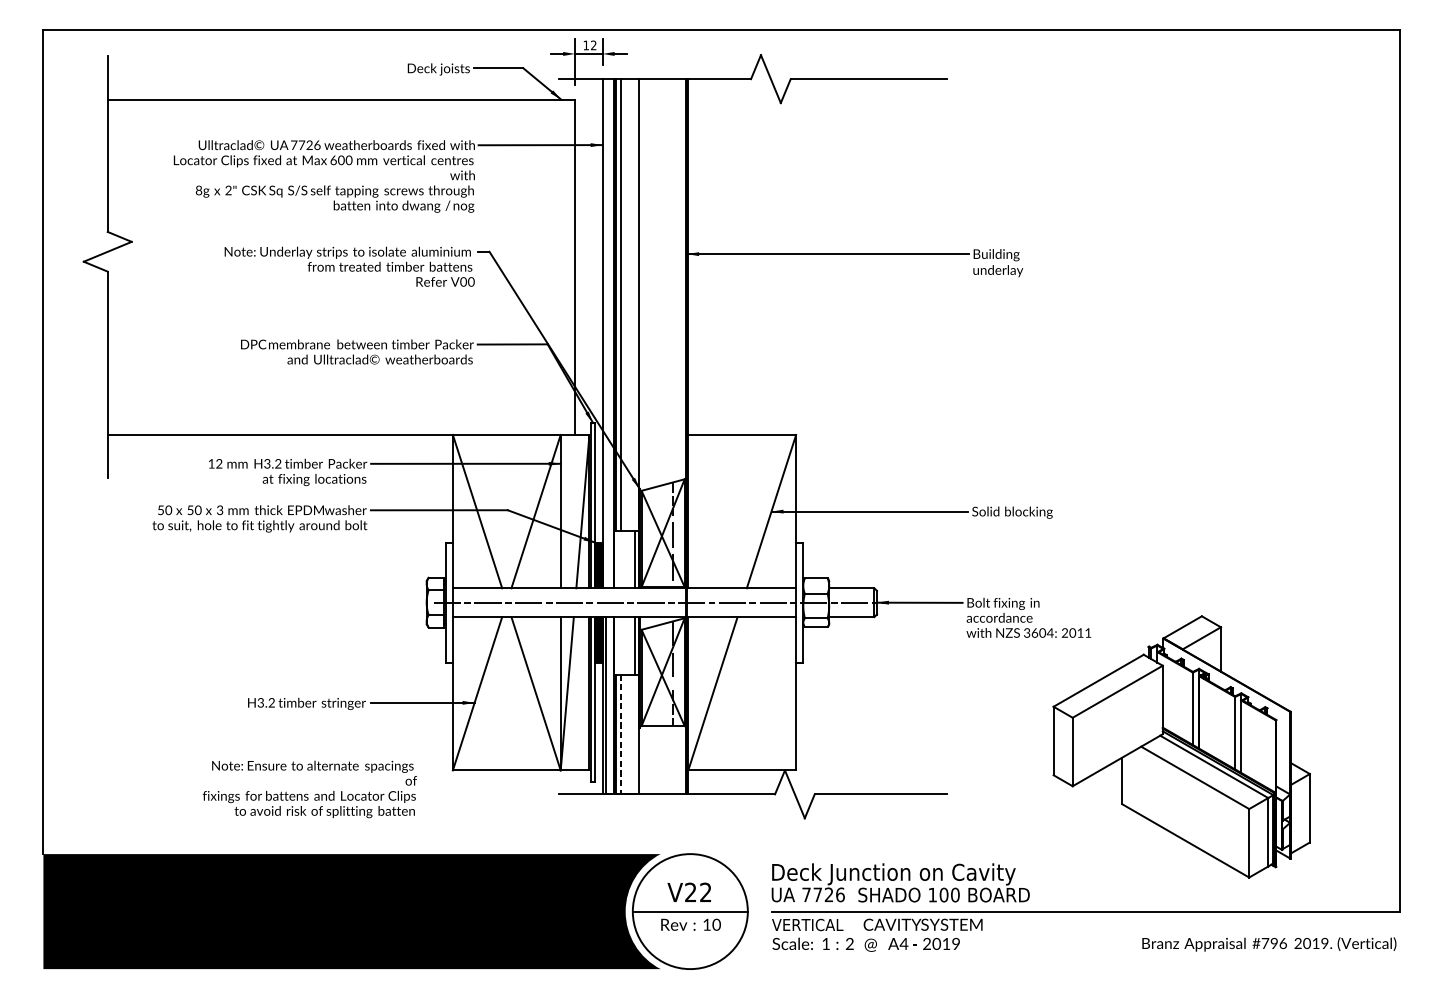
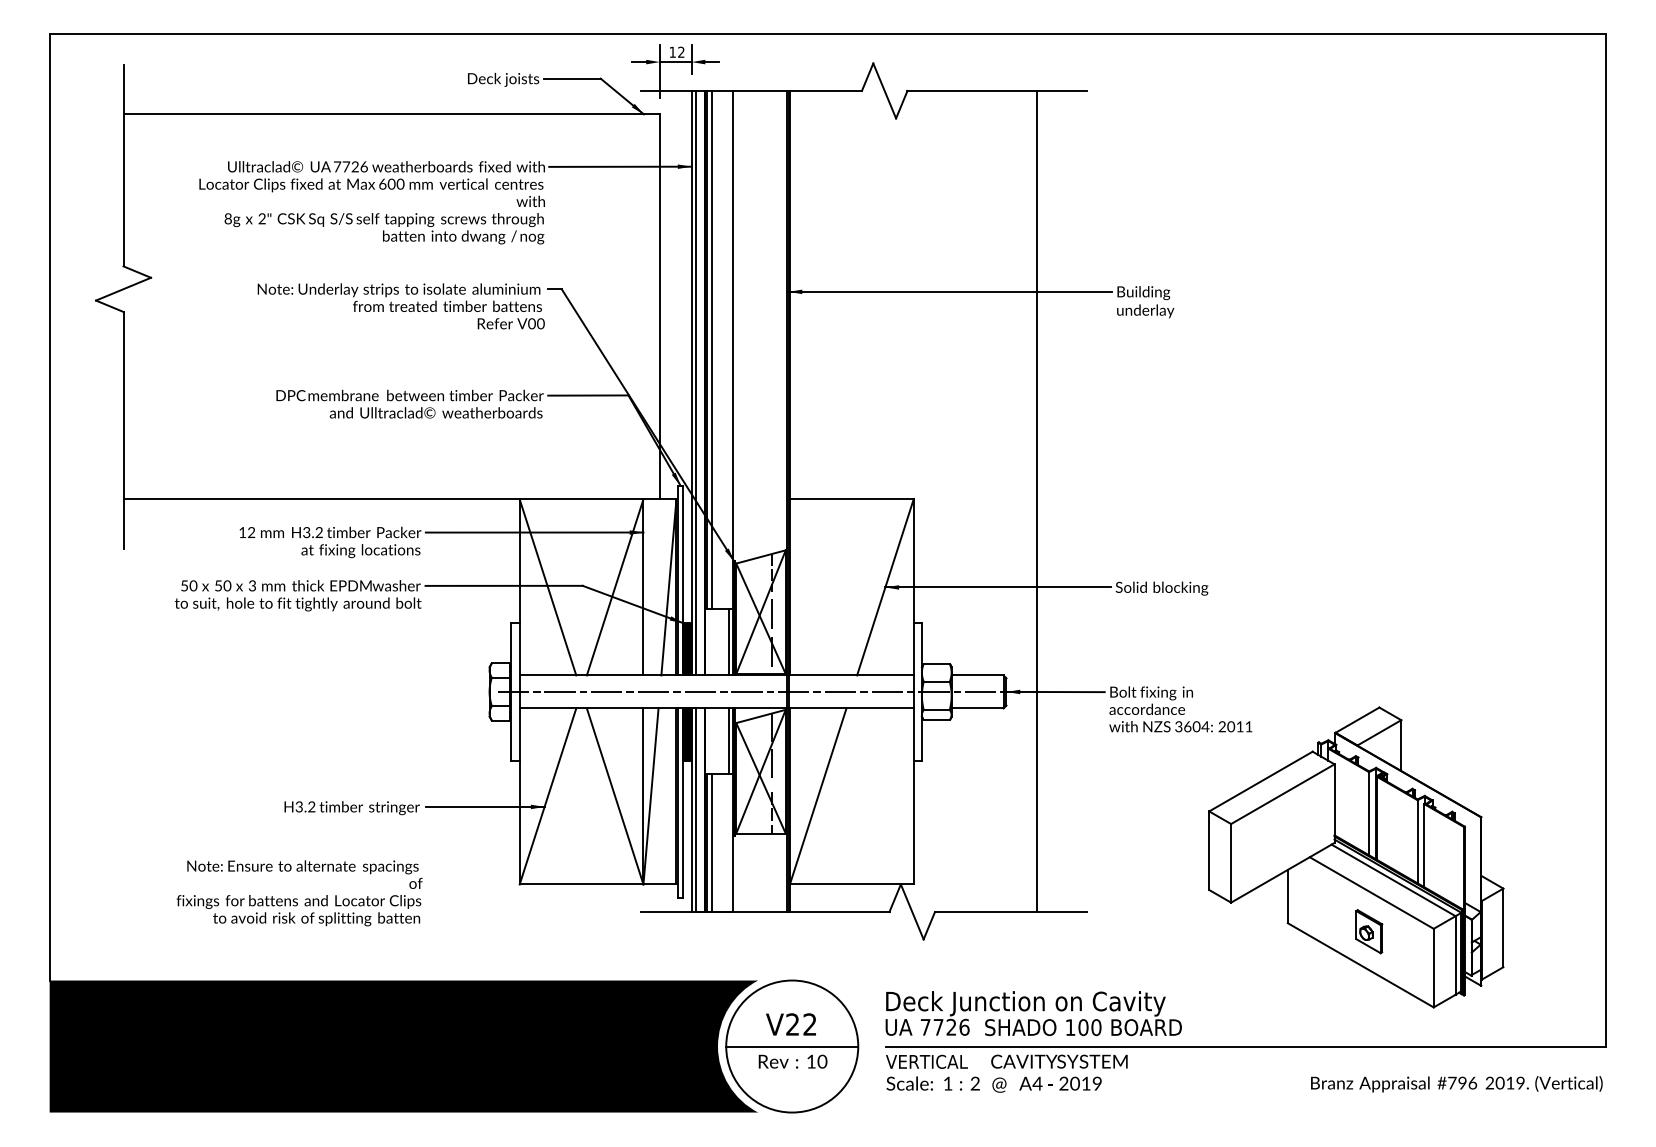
line: (606, 333) -> (695, 382), added
line: (904, 435) -> (1037, 500), added
line: (620, 734) -> (712, 843), dashed -> solid
text: (309, 789) -> (299, 893), moved
part: (1193, 811) -> (1369, 931), added

